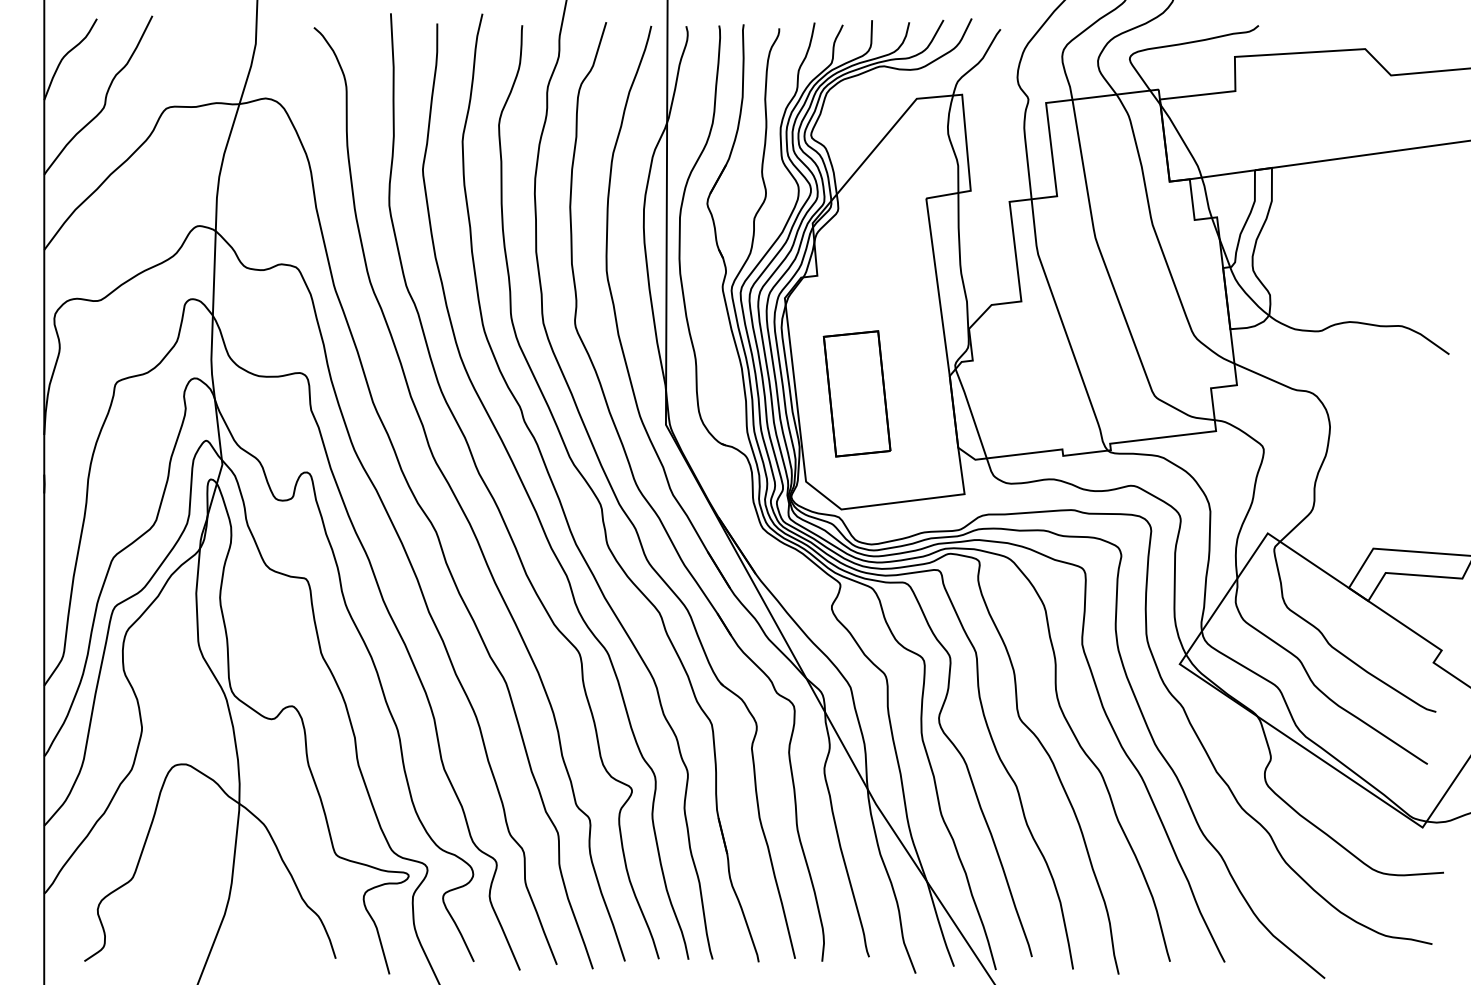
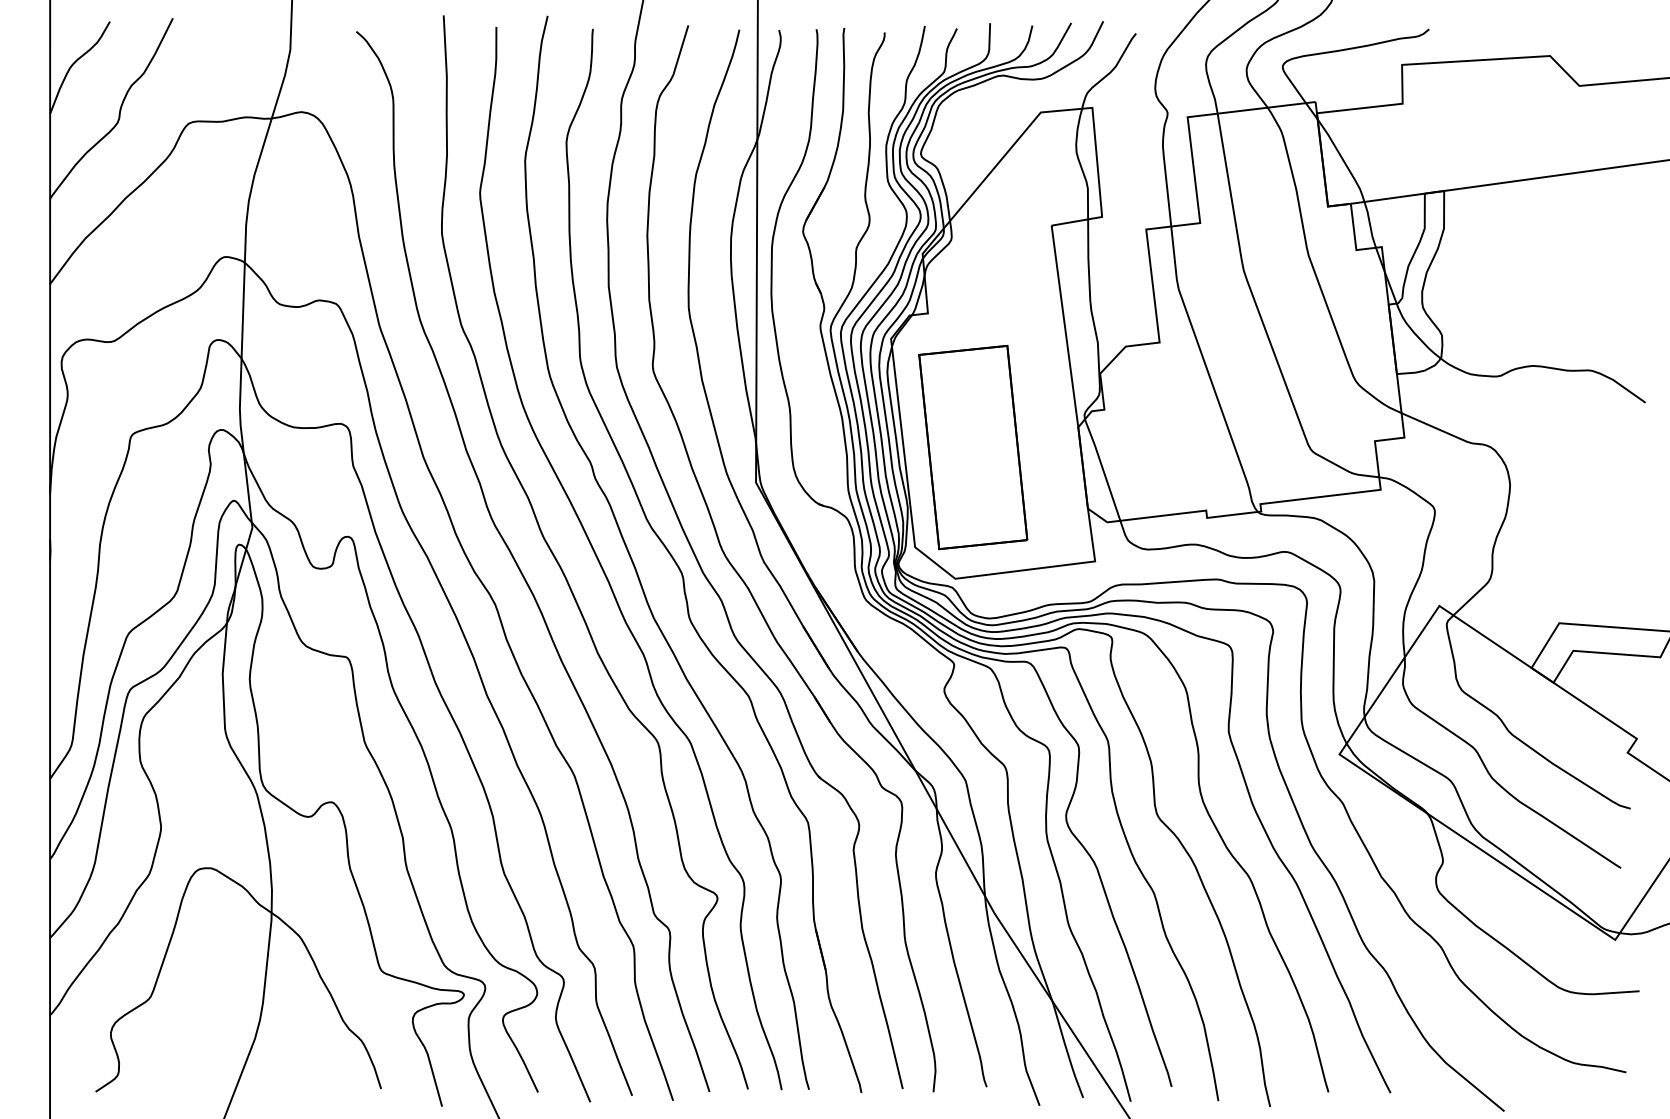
part: (856, 393) -> (972, 447), size x1.43

